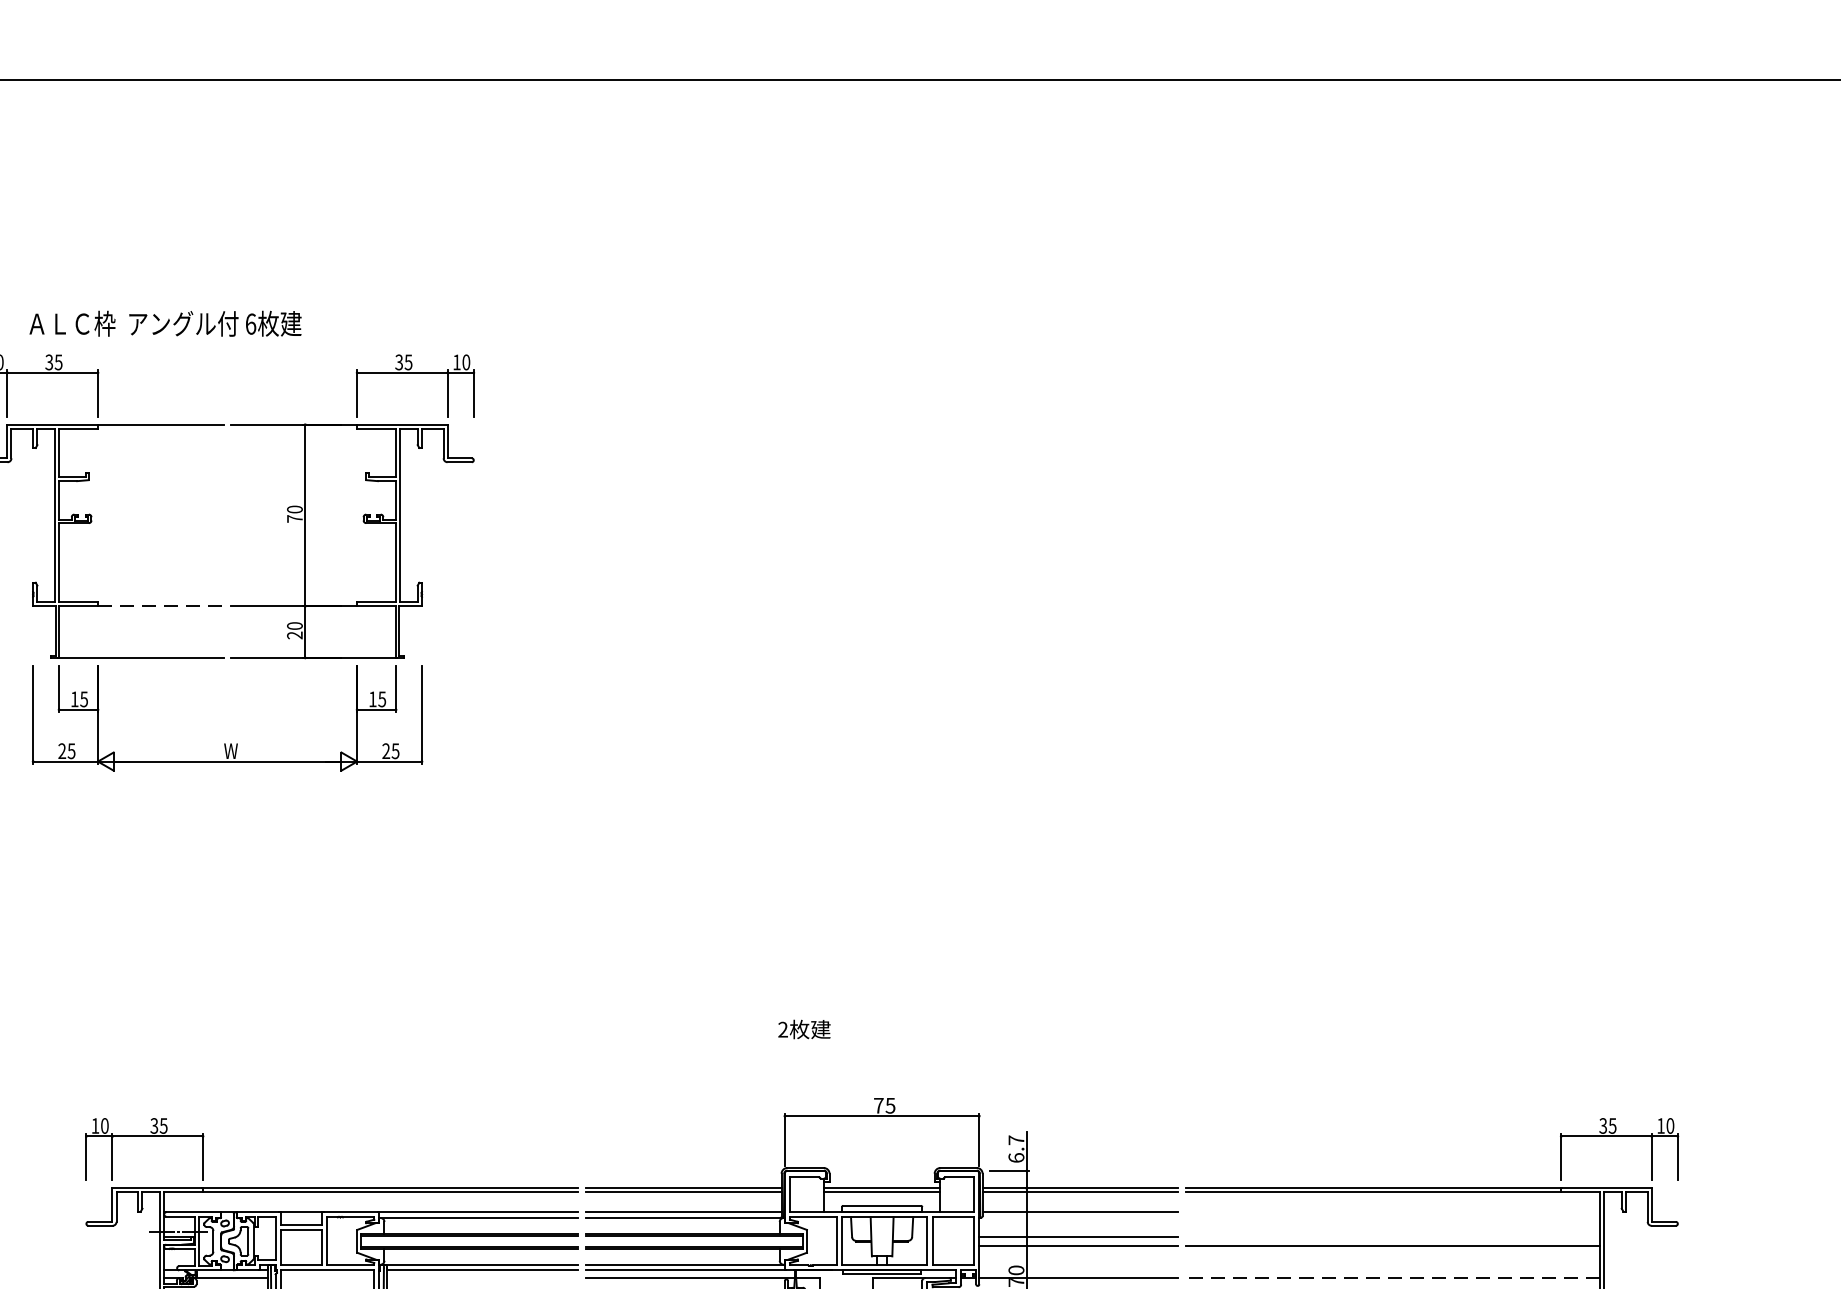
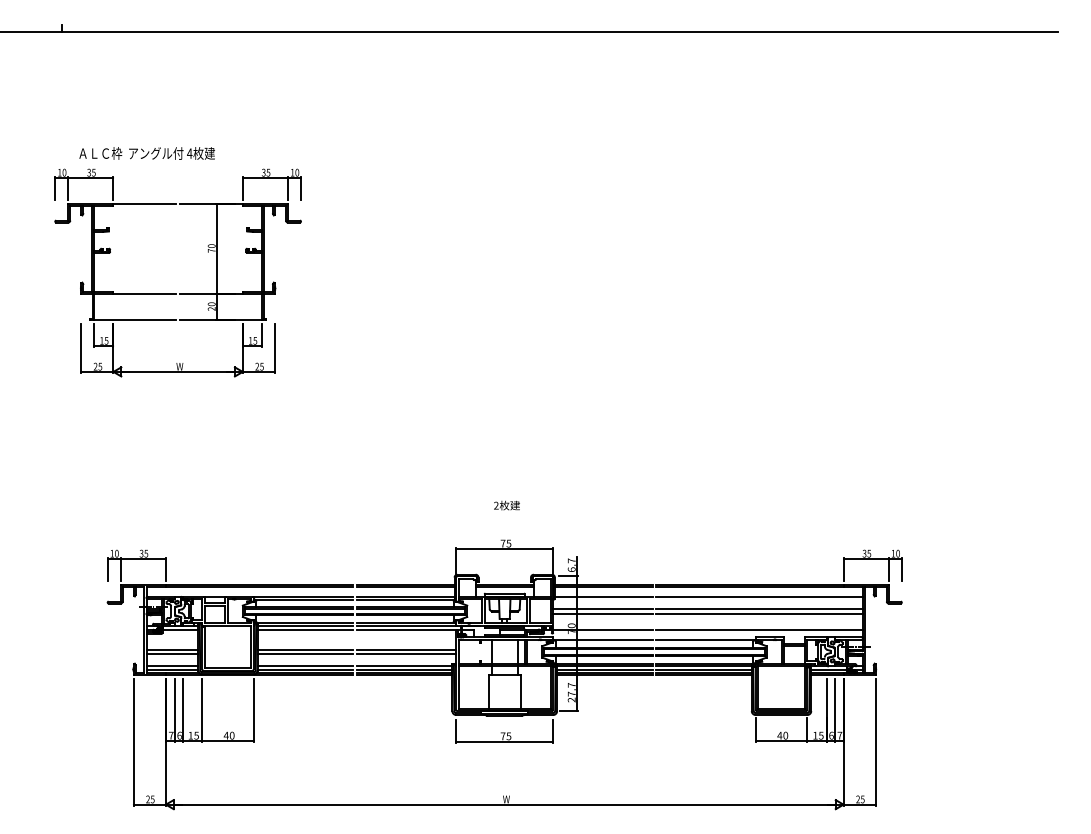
text: (250, 323) -> (189, 153), 6 -> 4
line: (162, 606) -> (145, 294), dashed -> solid
text: (803, 1029) -> (506, 505), moved
line: (1392, 1211) -> (759, 596), added
line: (1392, 1237) -> (759, 609), added
line: (482, 1277) -> (305, 629), added
line: (1392, 1277) -> (759, 629), dashed -> solid

